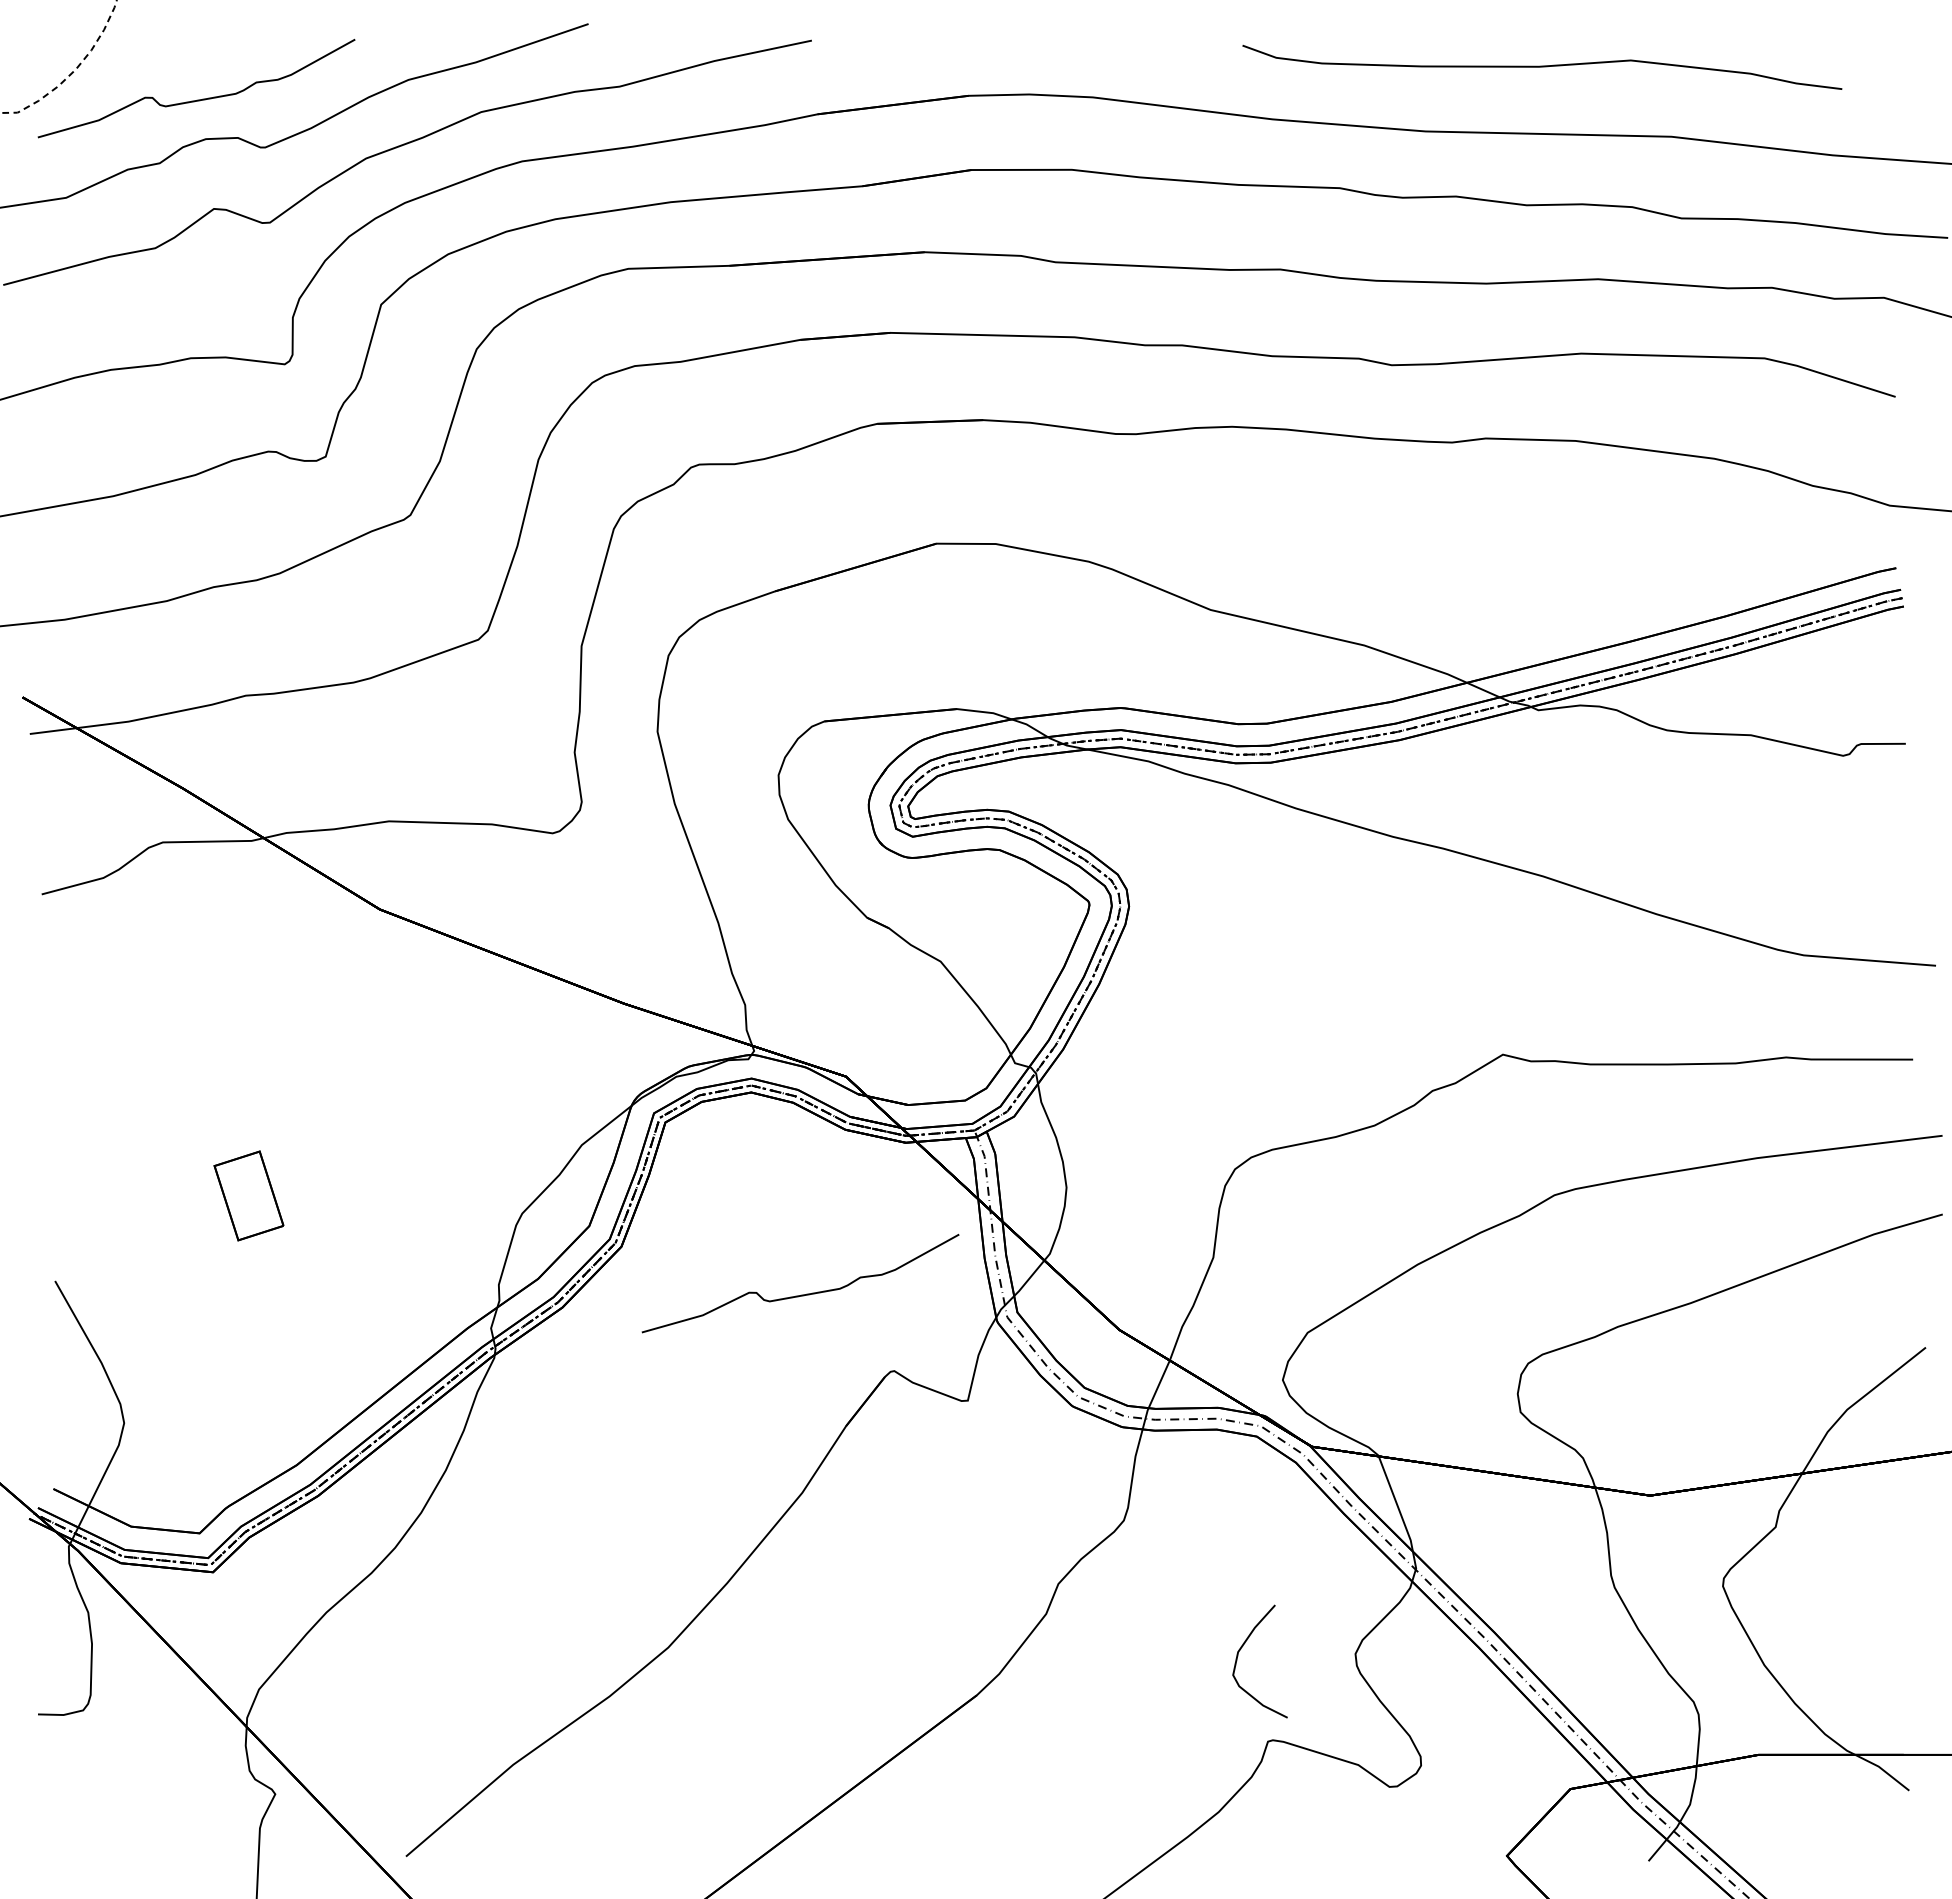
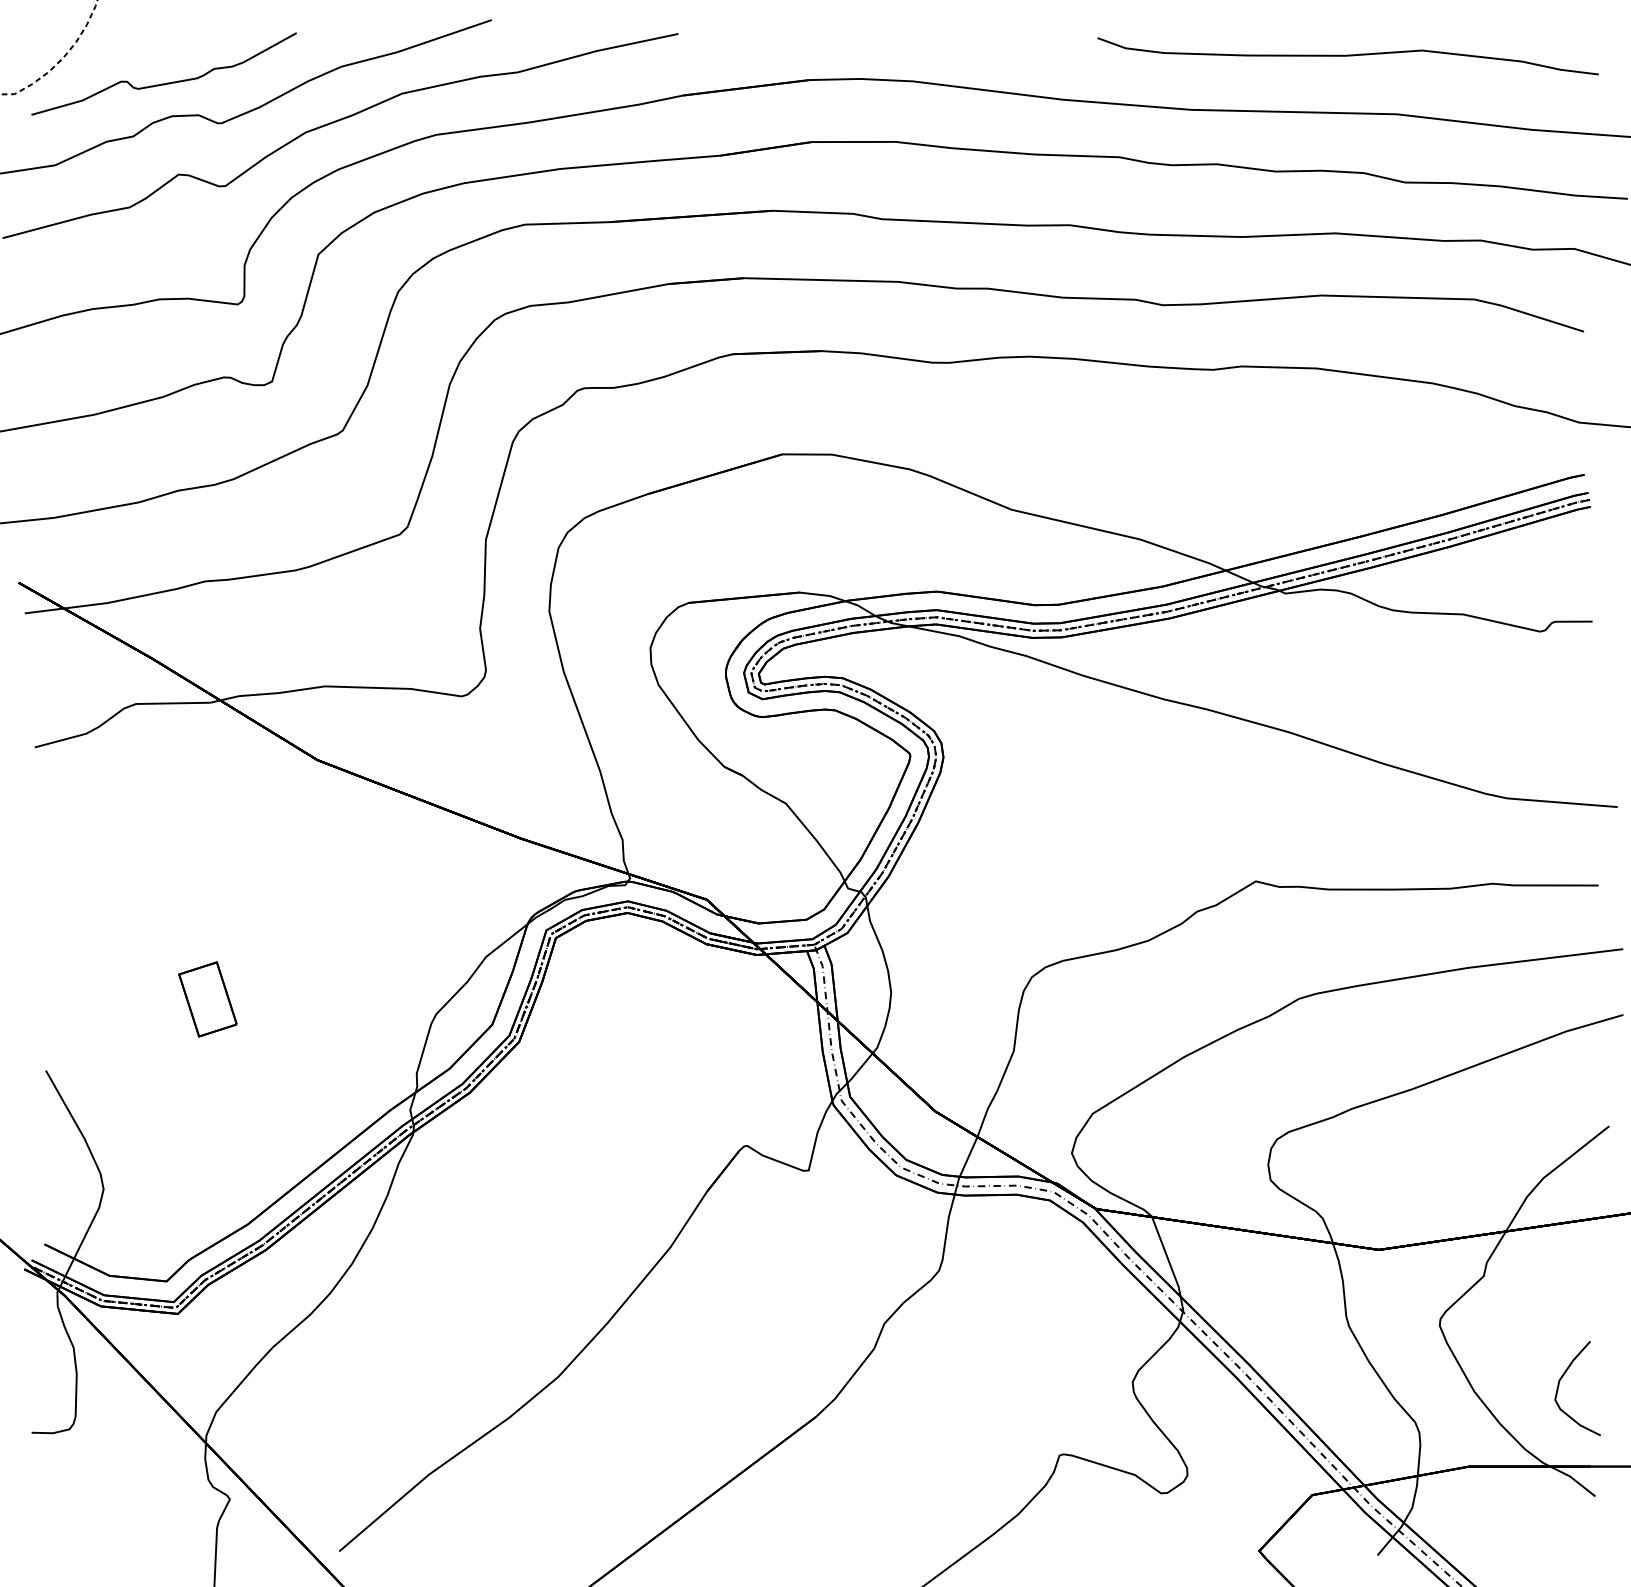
curve: (1542, 66) -> (1348, 55), moved
curve: (801, 1294) -> (669, 1081), removed
curve: (1238, 1656) -> (1559, 1384), moved

